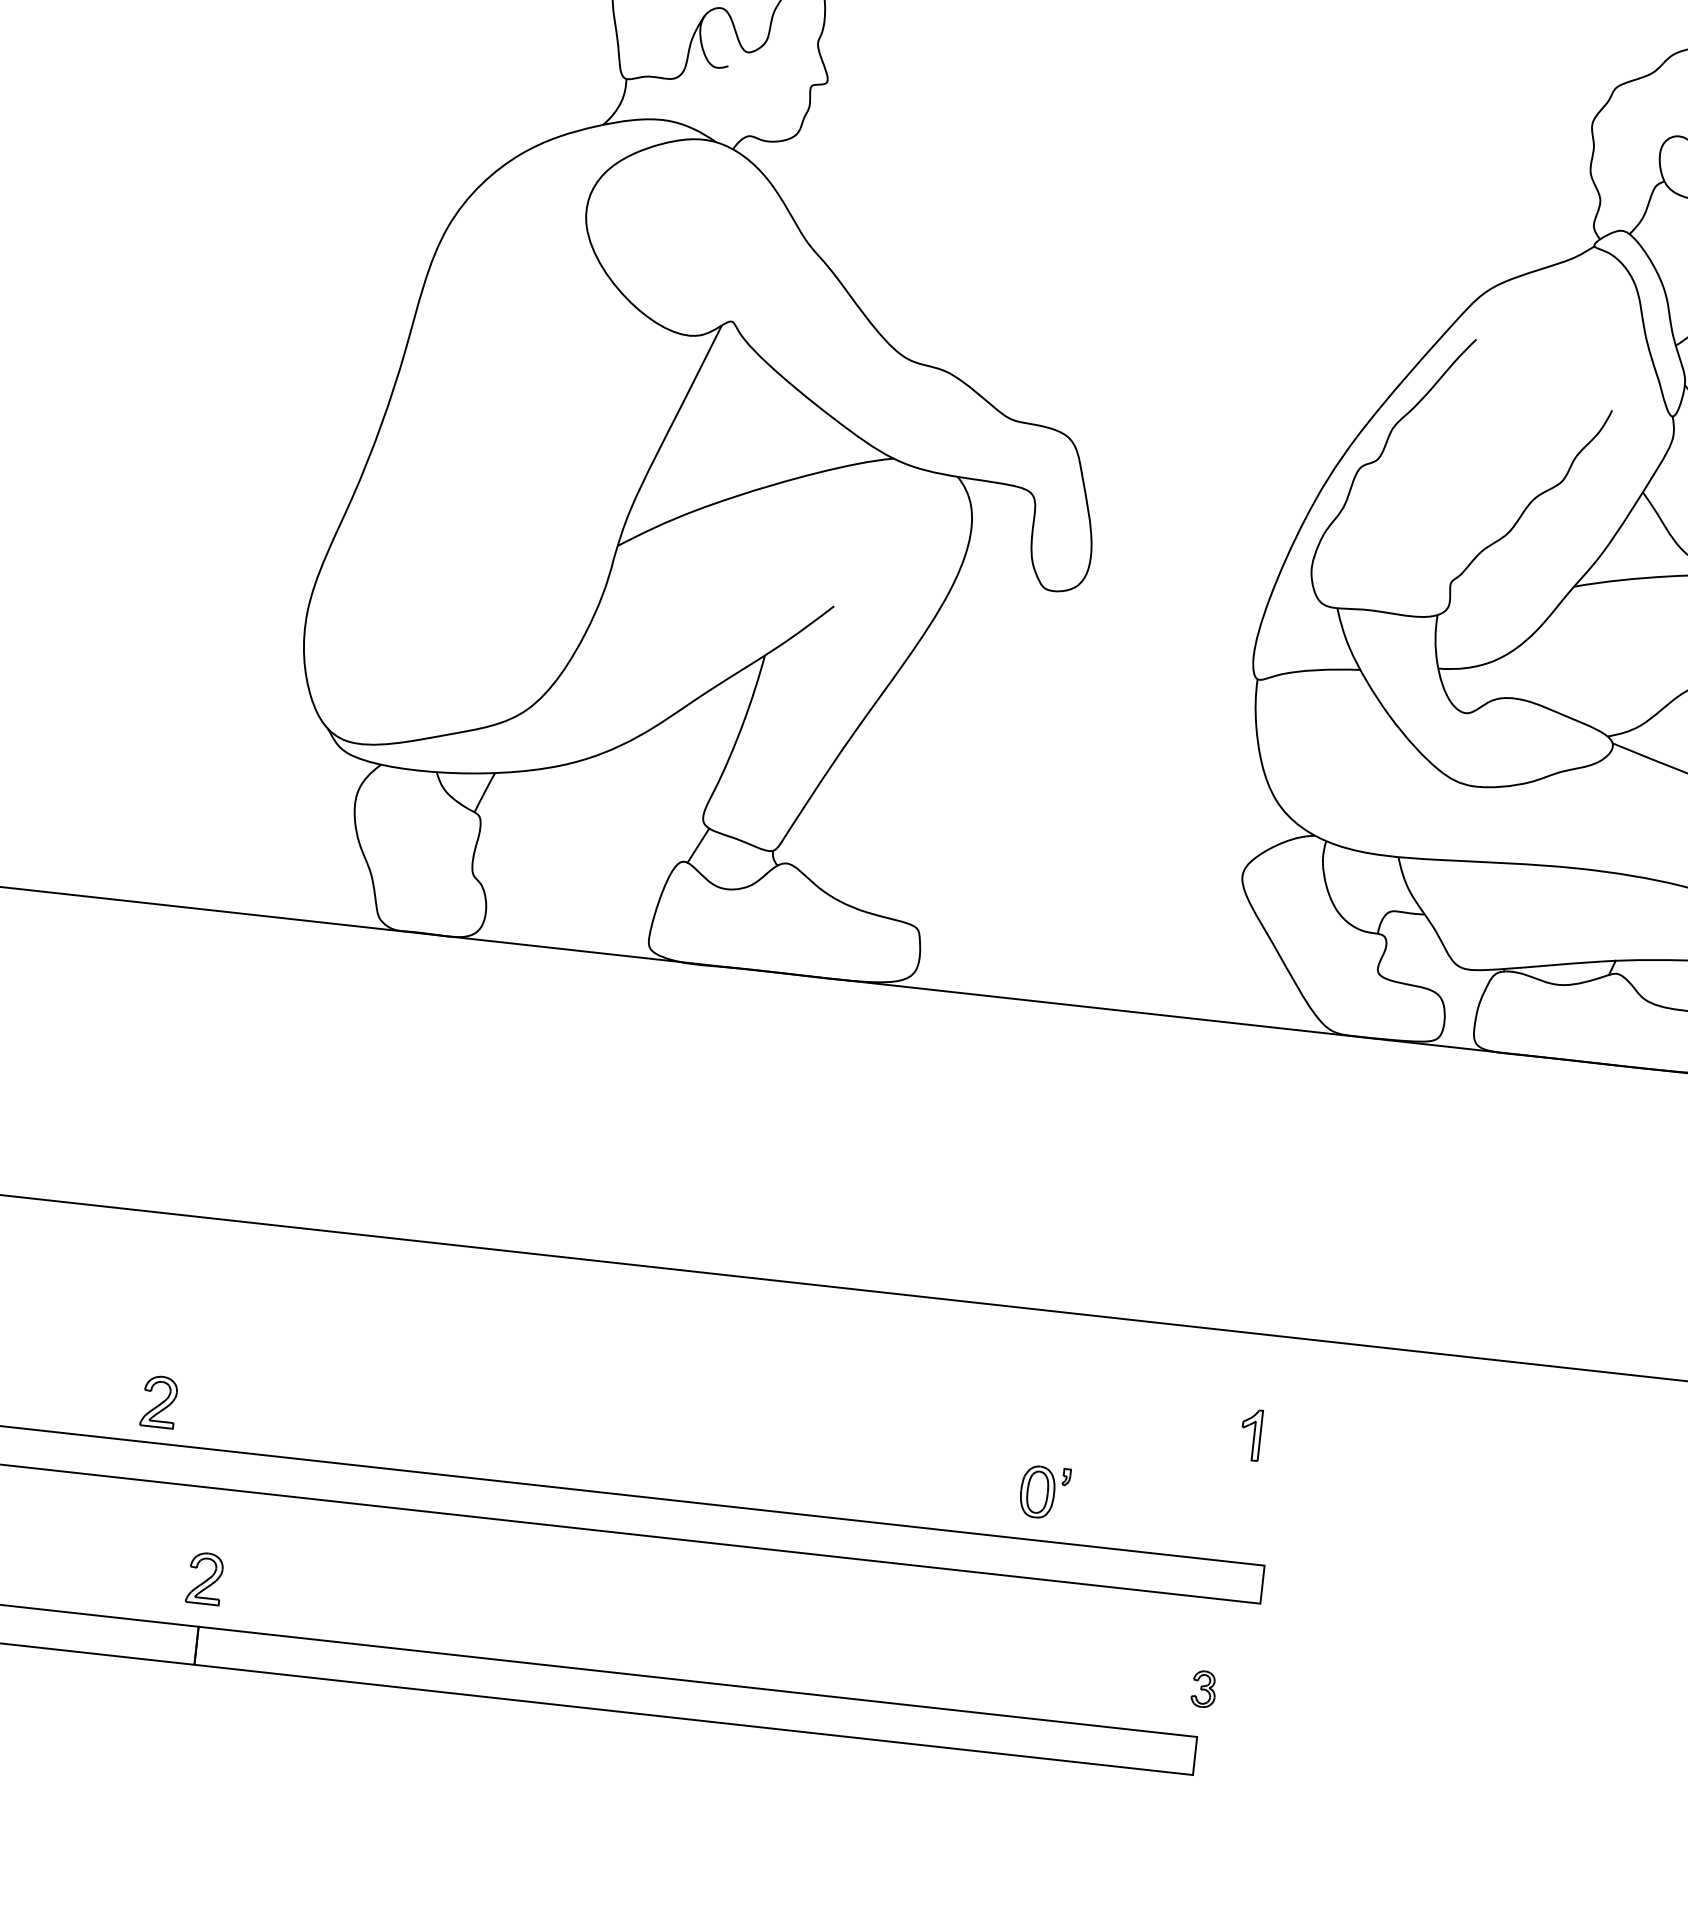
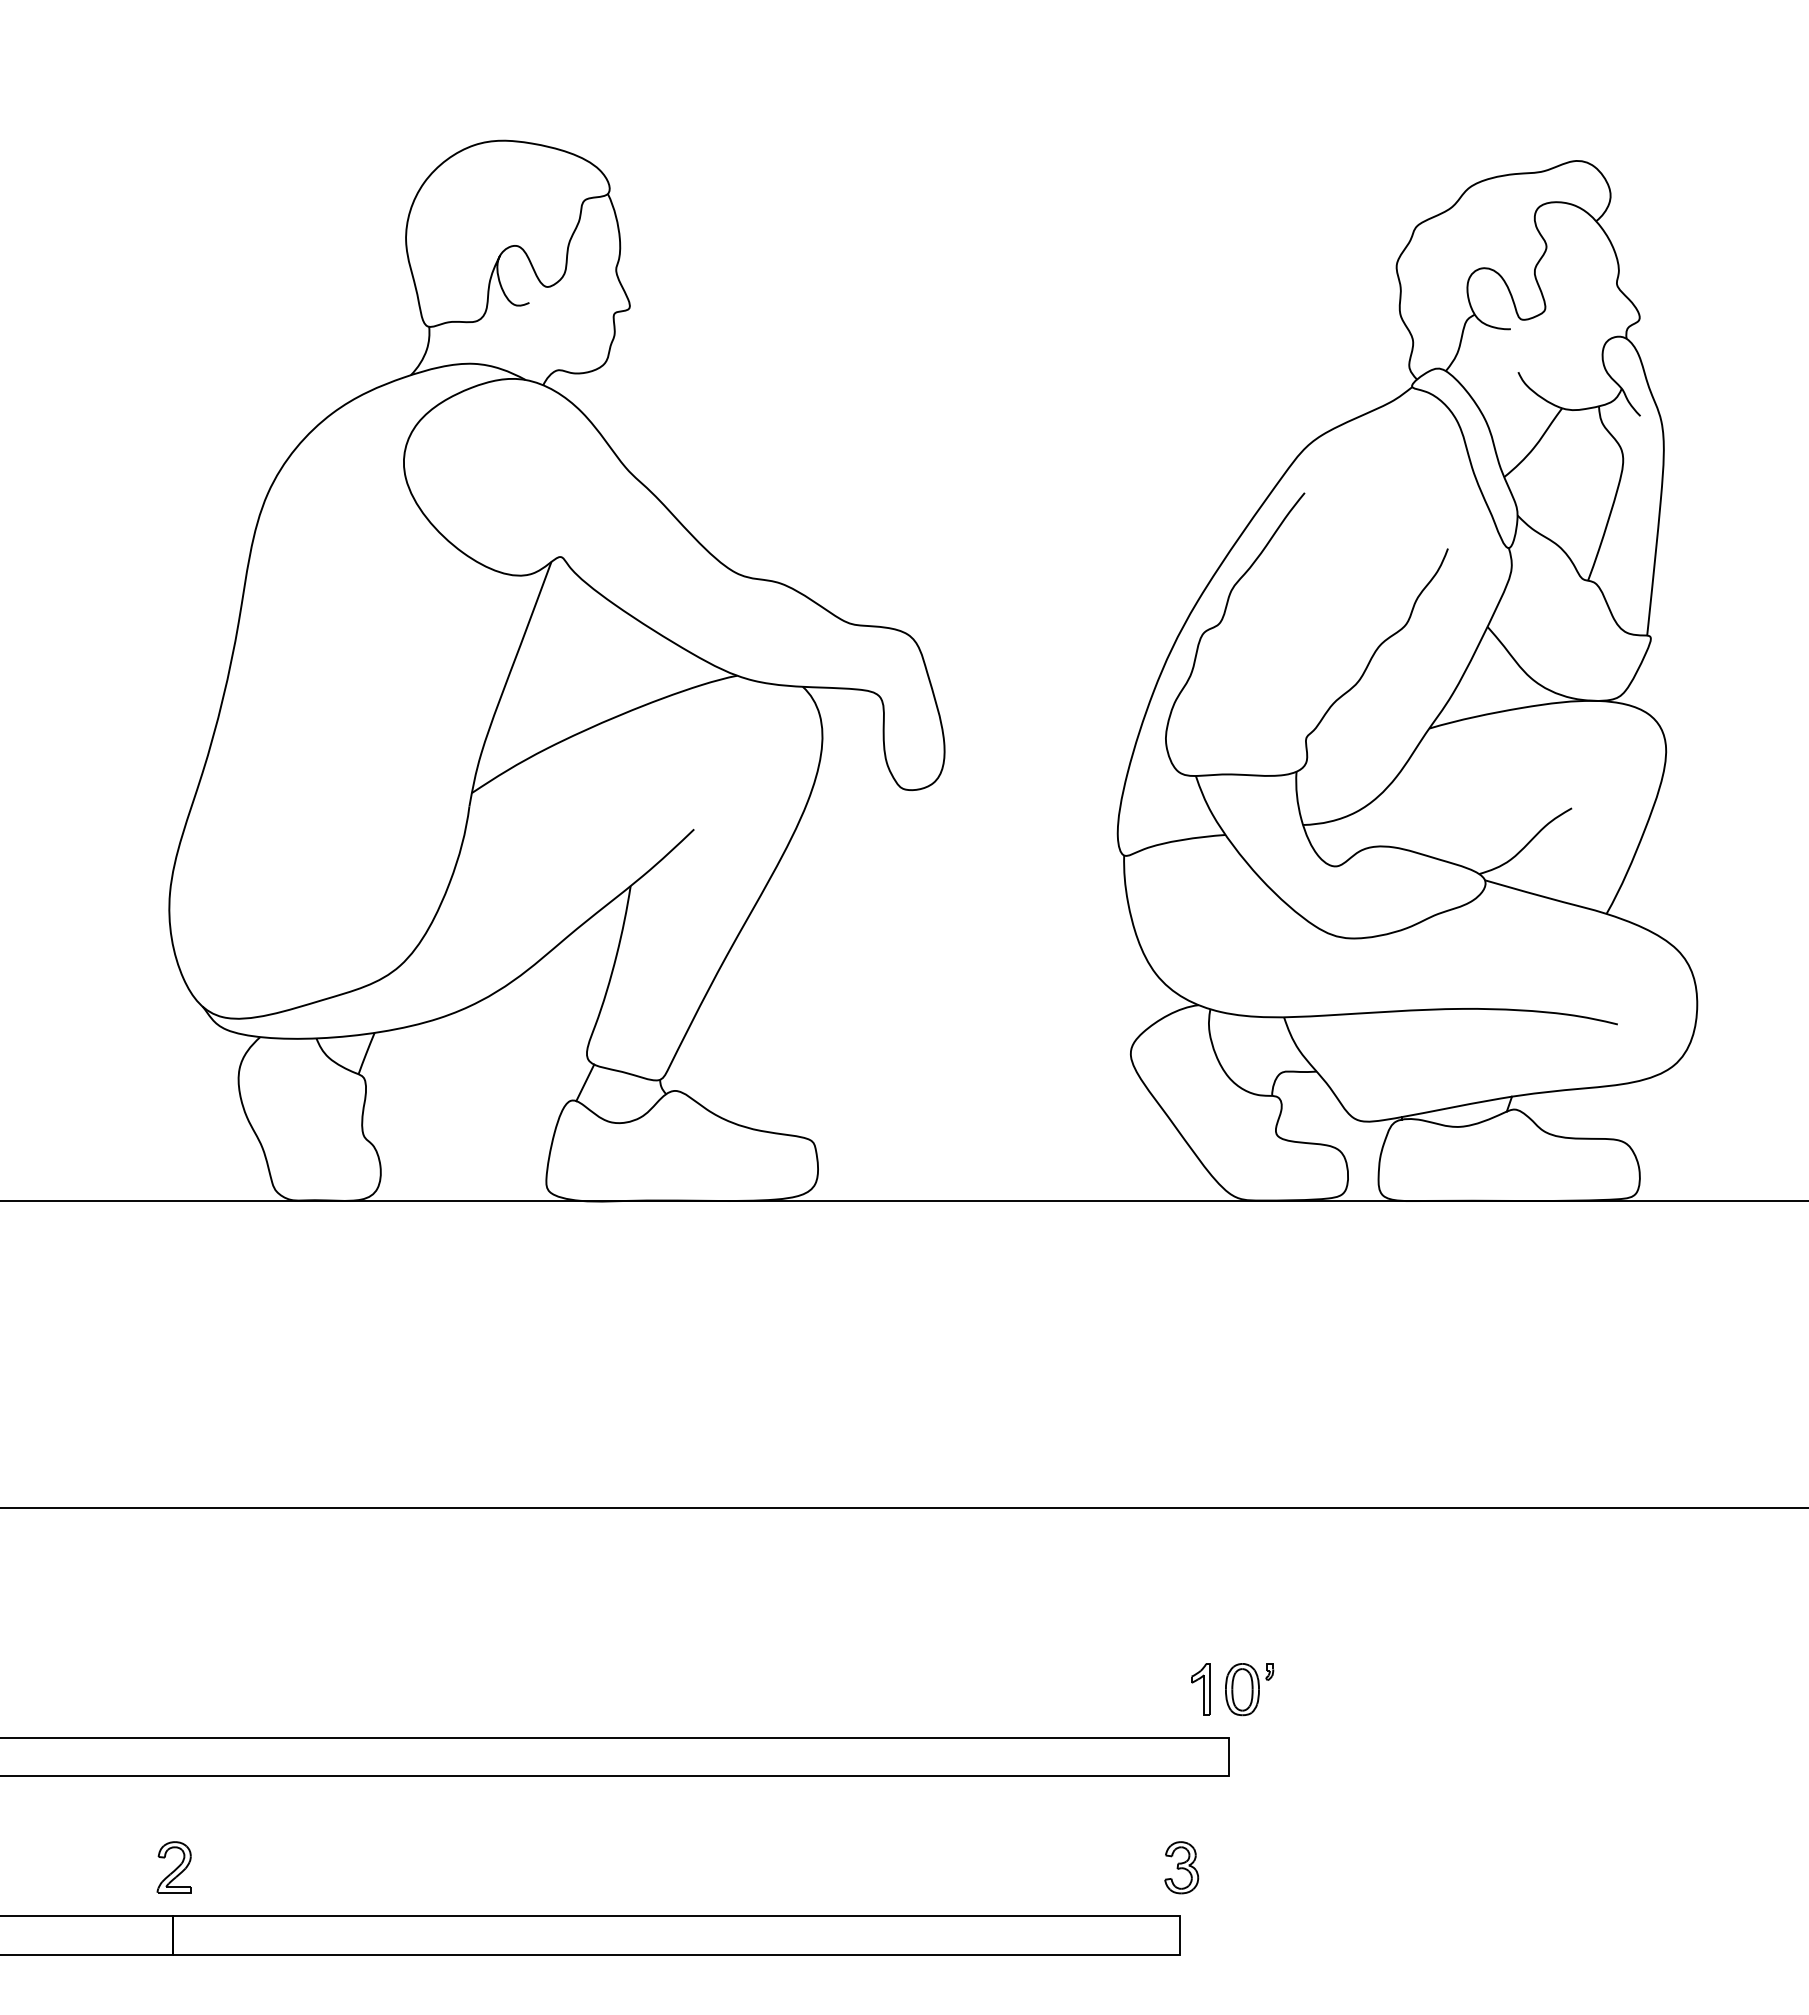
part: (158, 1401) -> (108, 1696), removed
part: (1250, 1435) -> (1200, 1689), moved
part: (1044, 1492) -> (1249, 1689), moved
part: (1203, 1688) -> (1181, 1867), size x1.43

